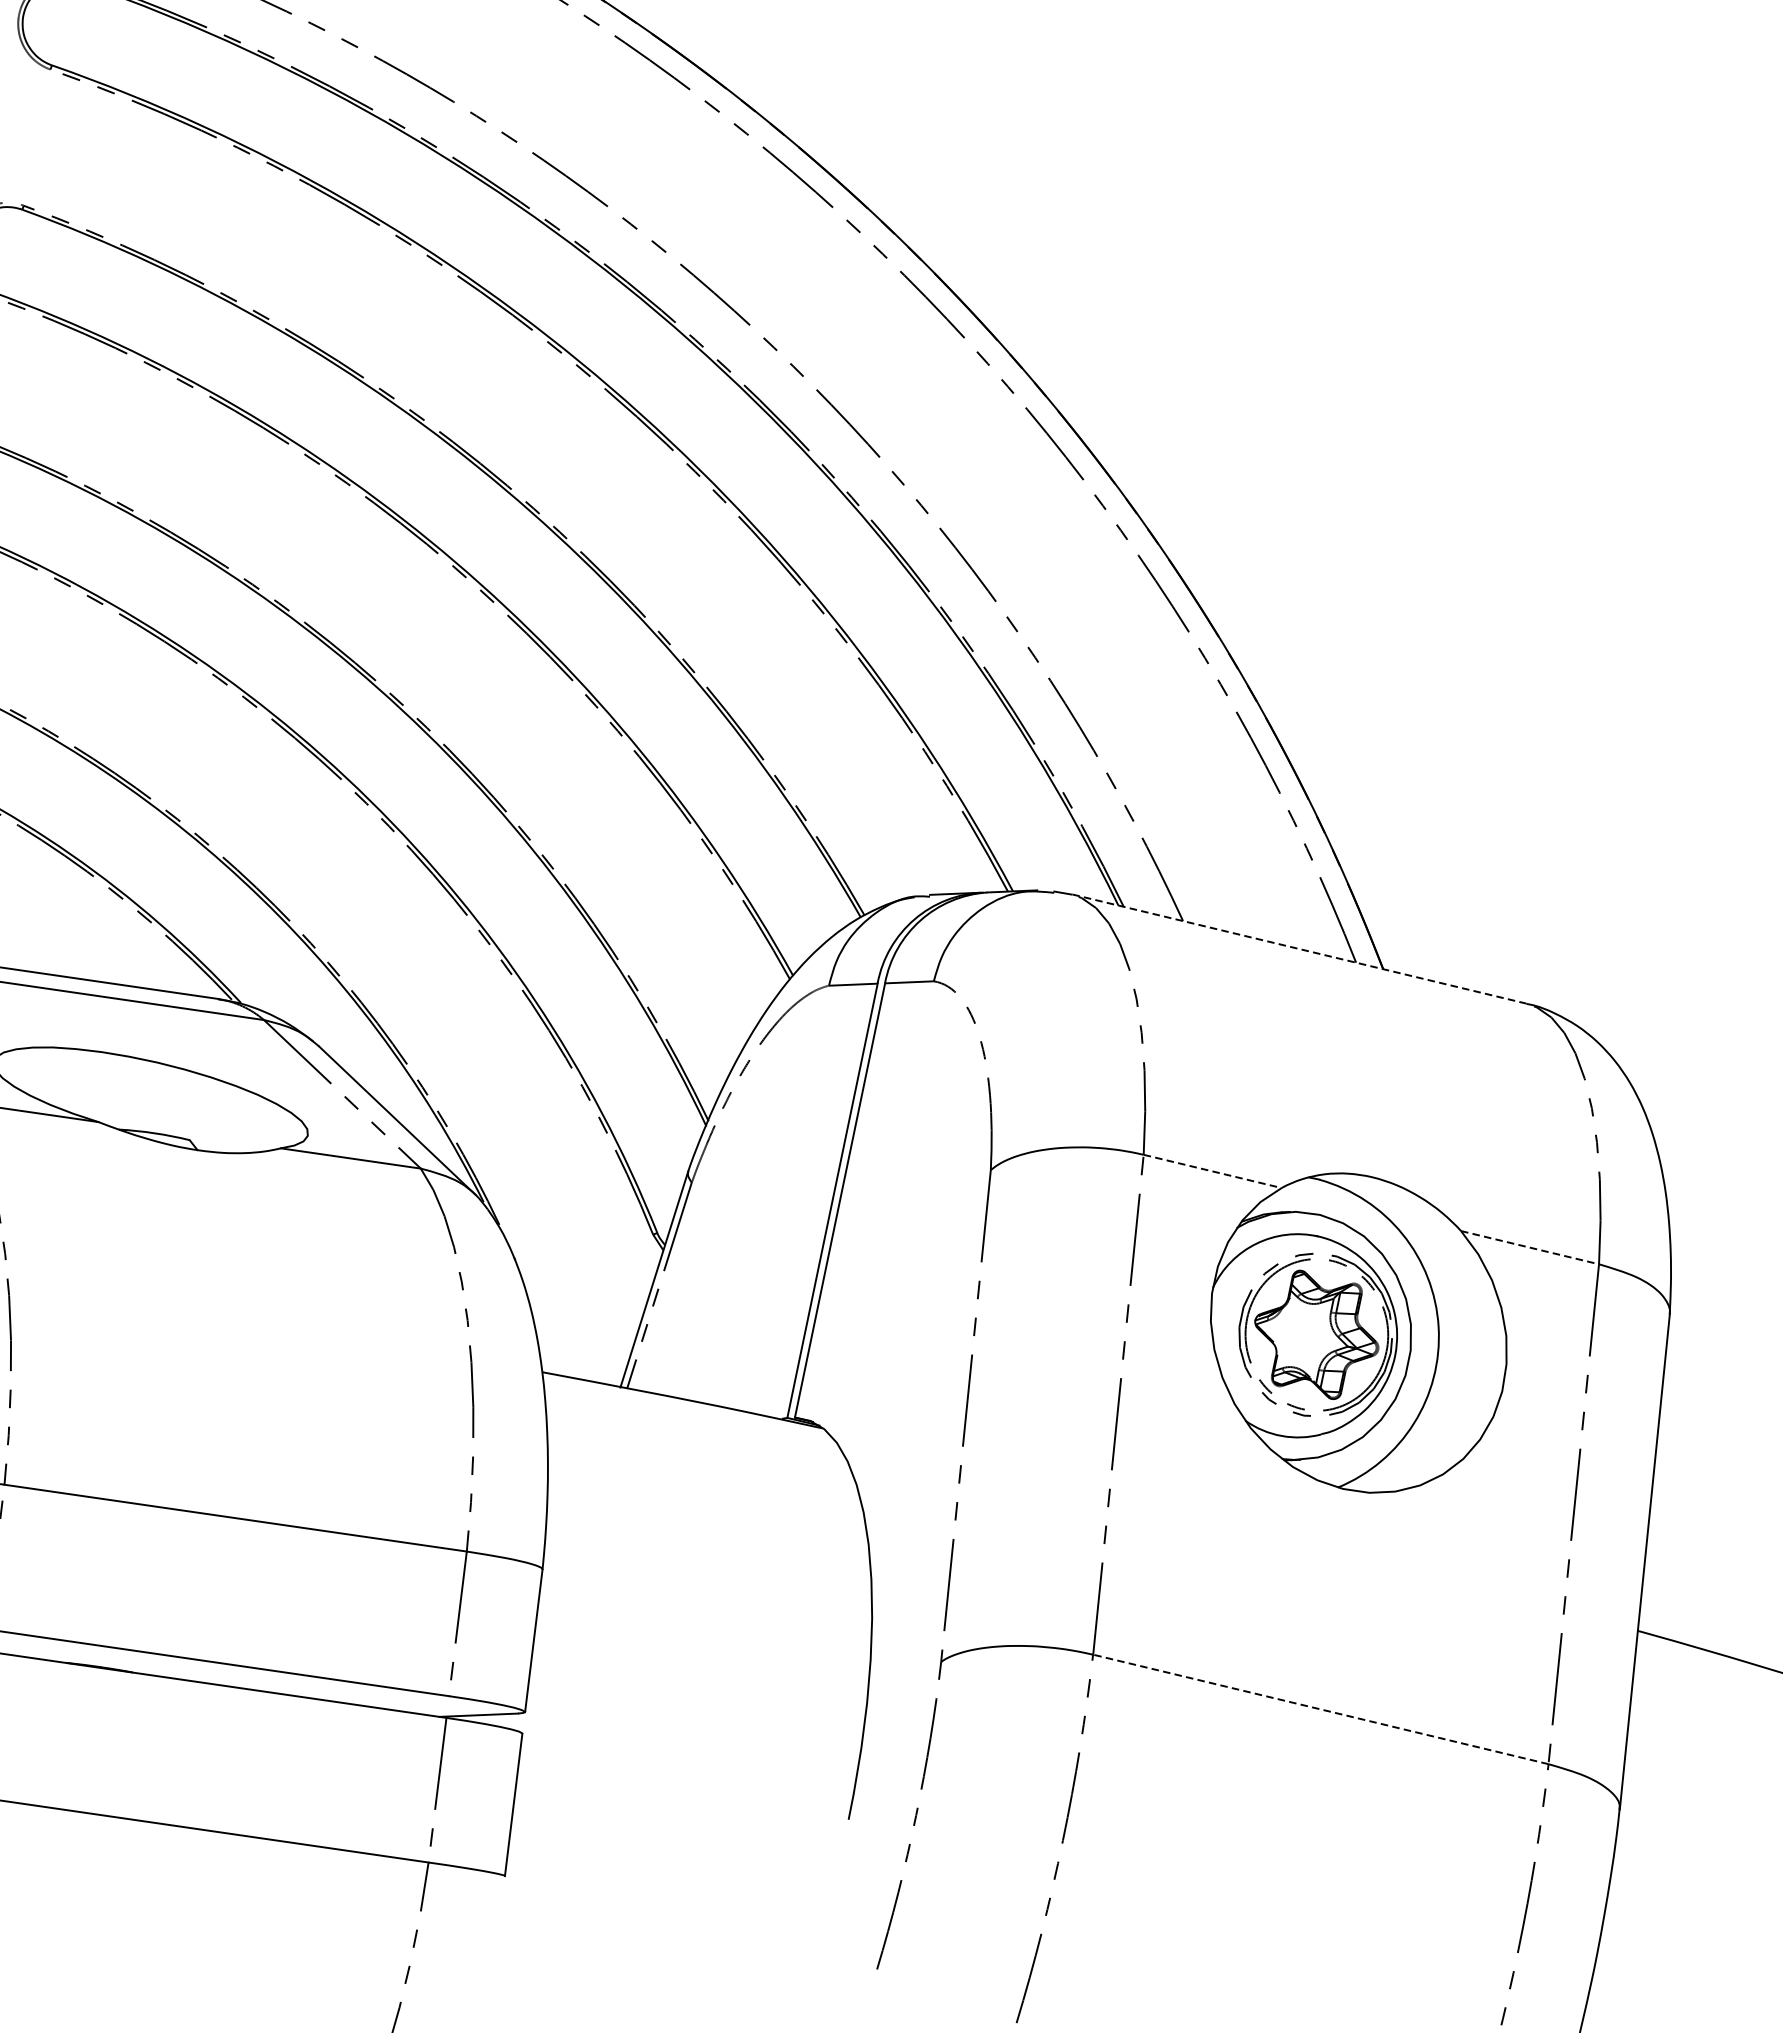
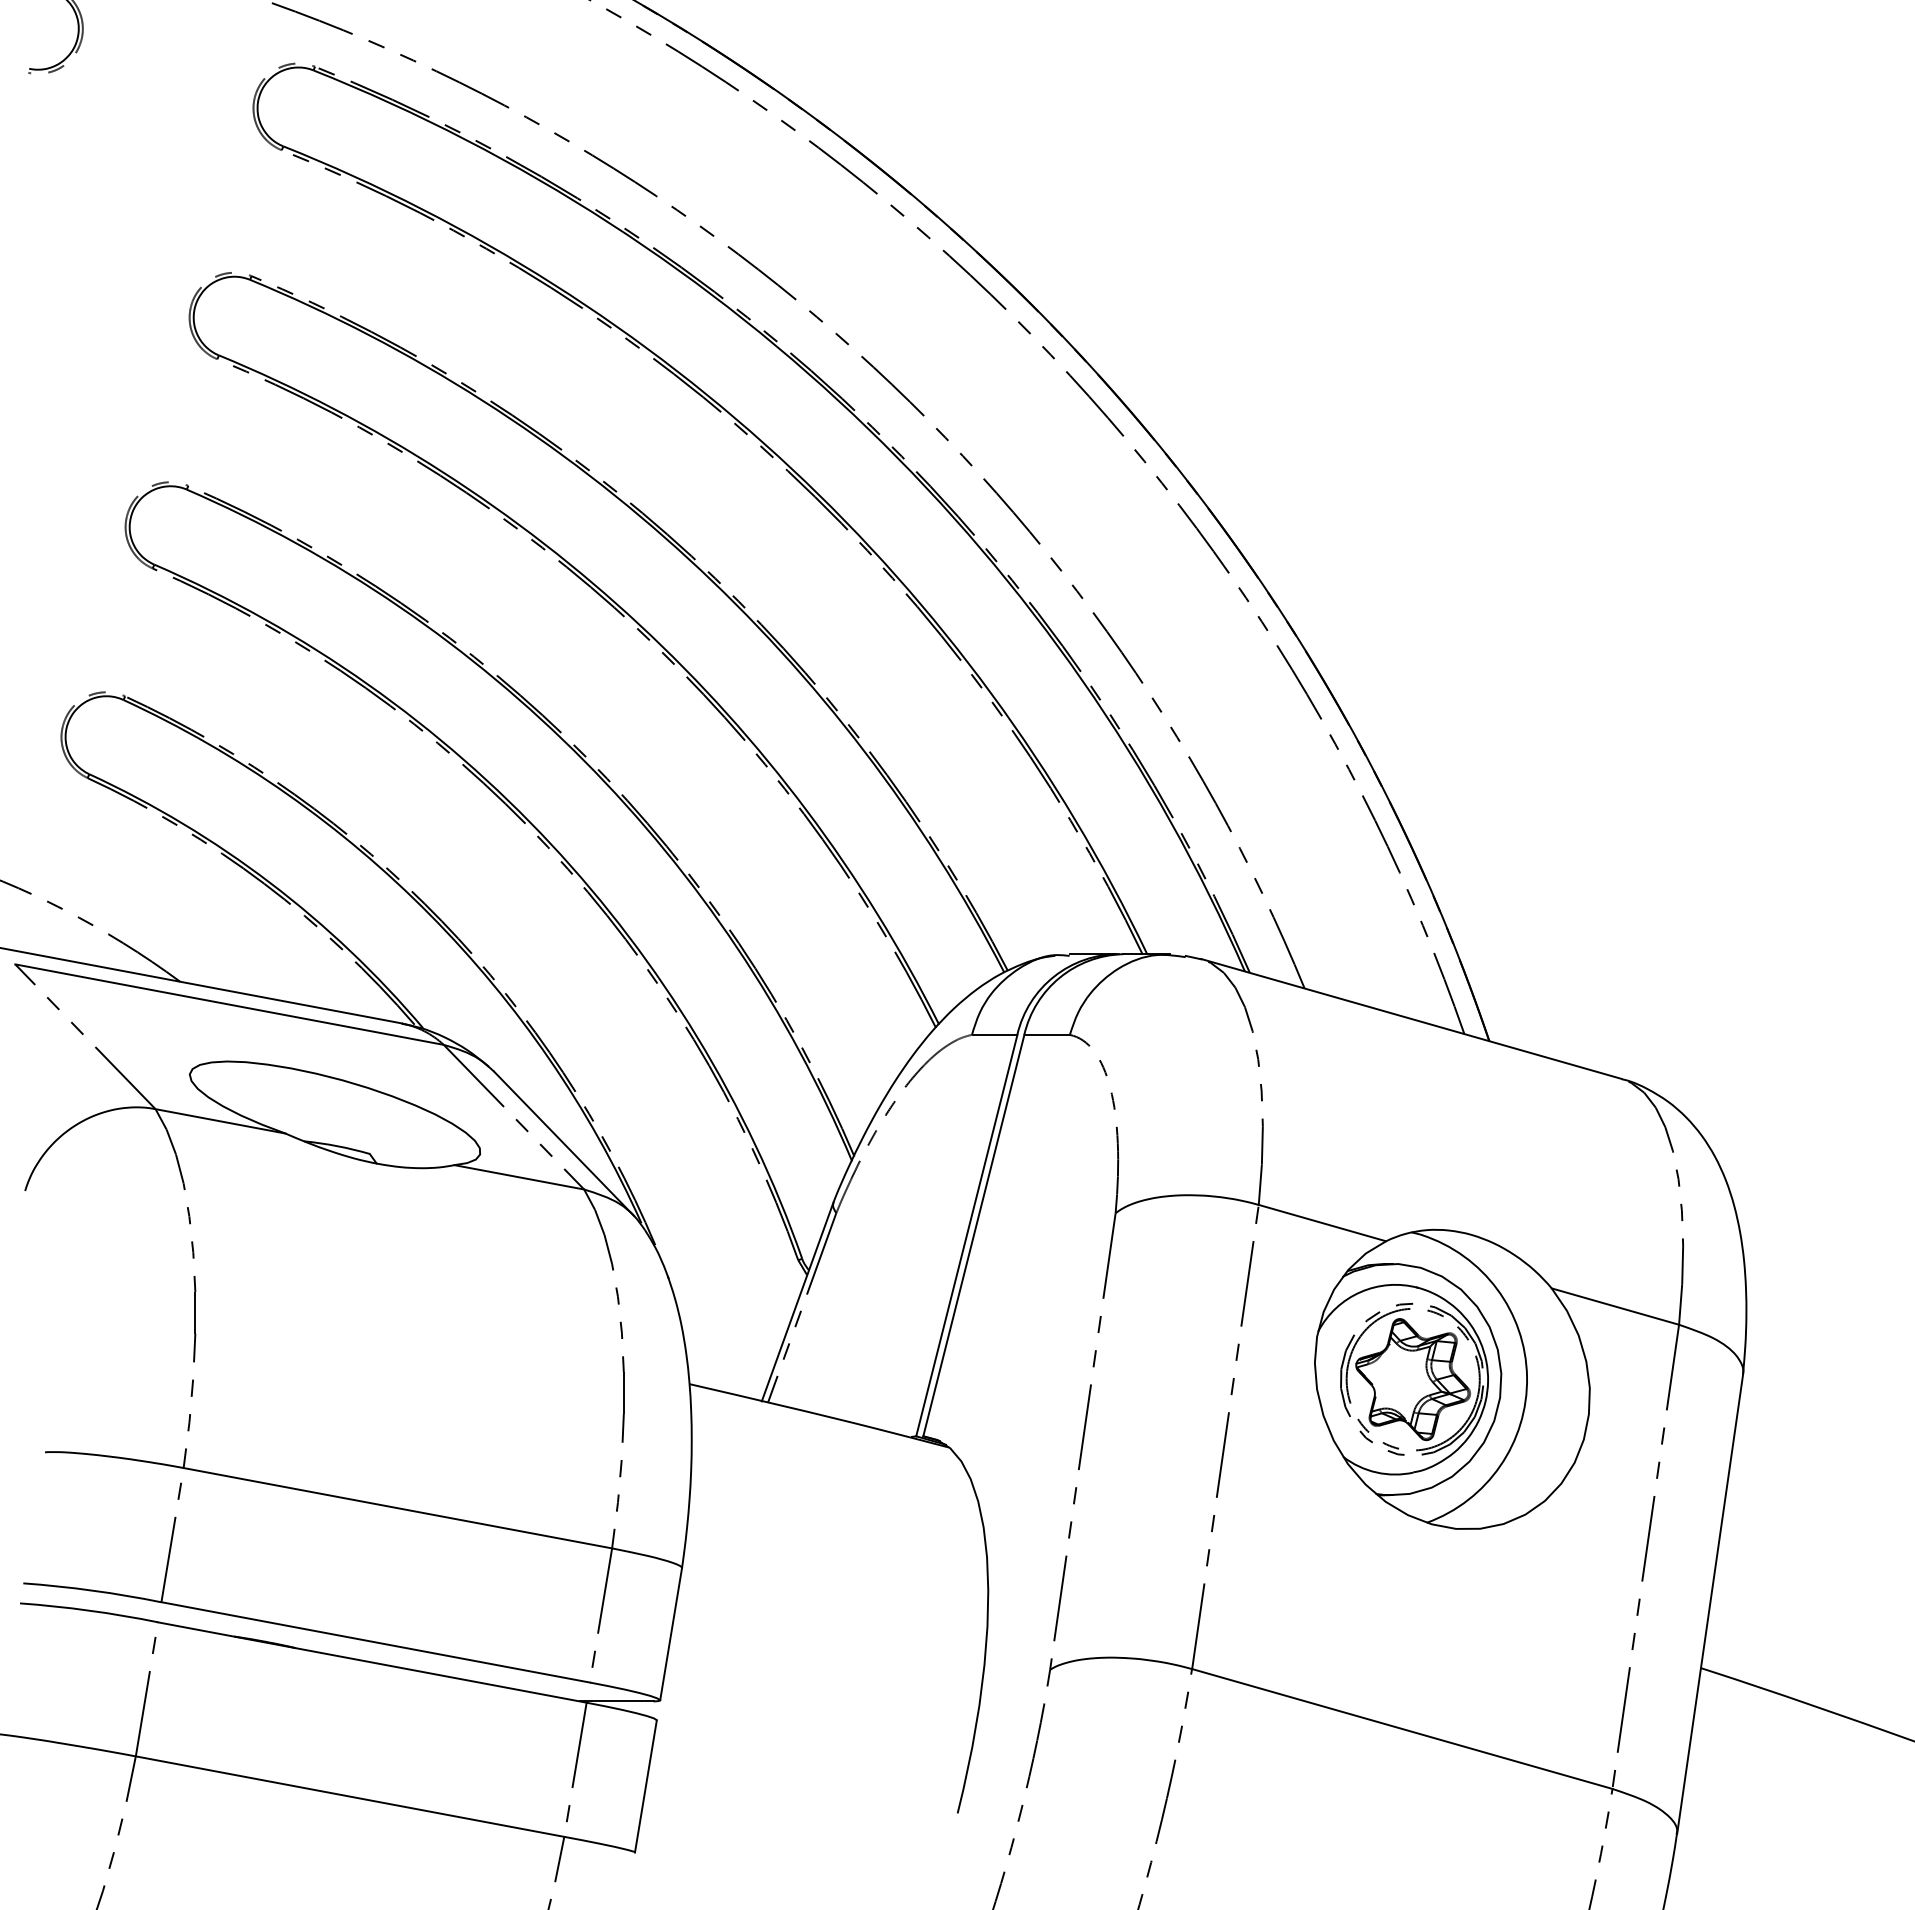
line: (1298, 949) -> (1411, 1019), dashed -> solid
line: (1212, 1171) -> (1322, 1223), dashed -> solid
line: (1530, 1247) -> (1615, 1306), dashed -> solid
line: (1321, 1708) -> (1402, 1728), dashed -> solid

